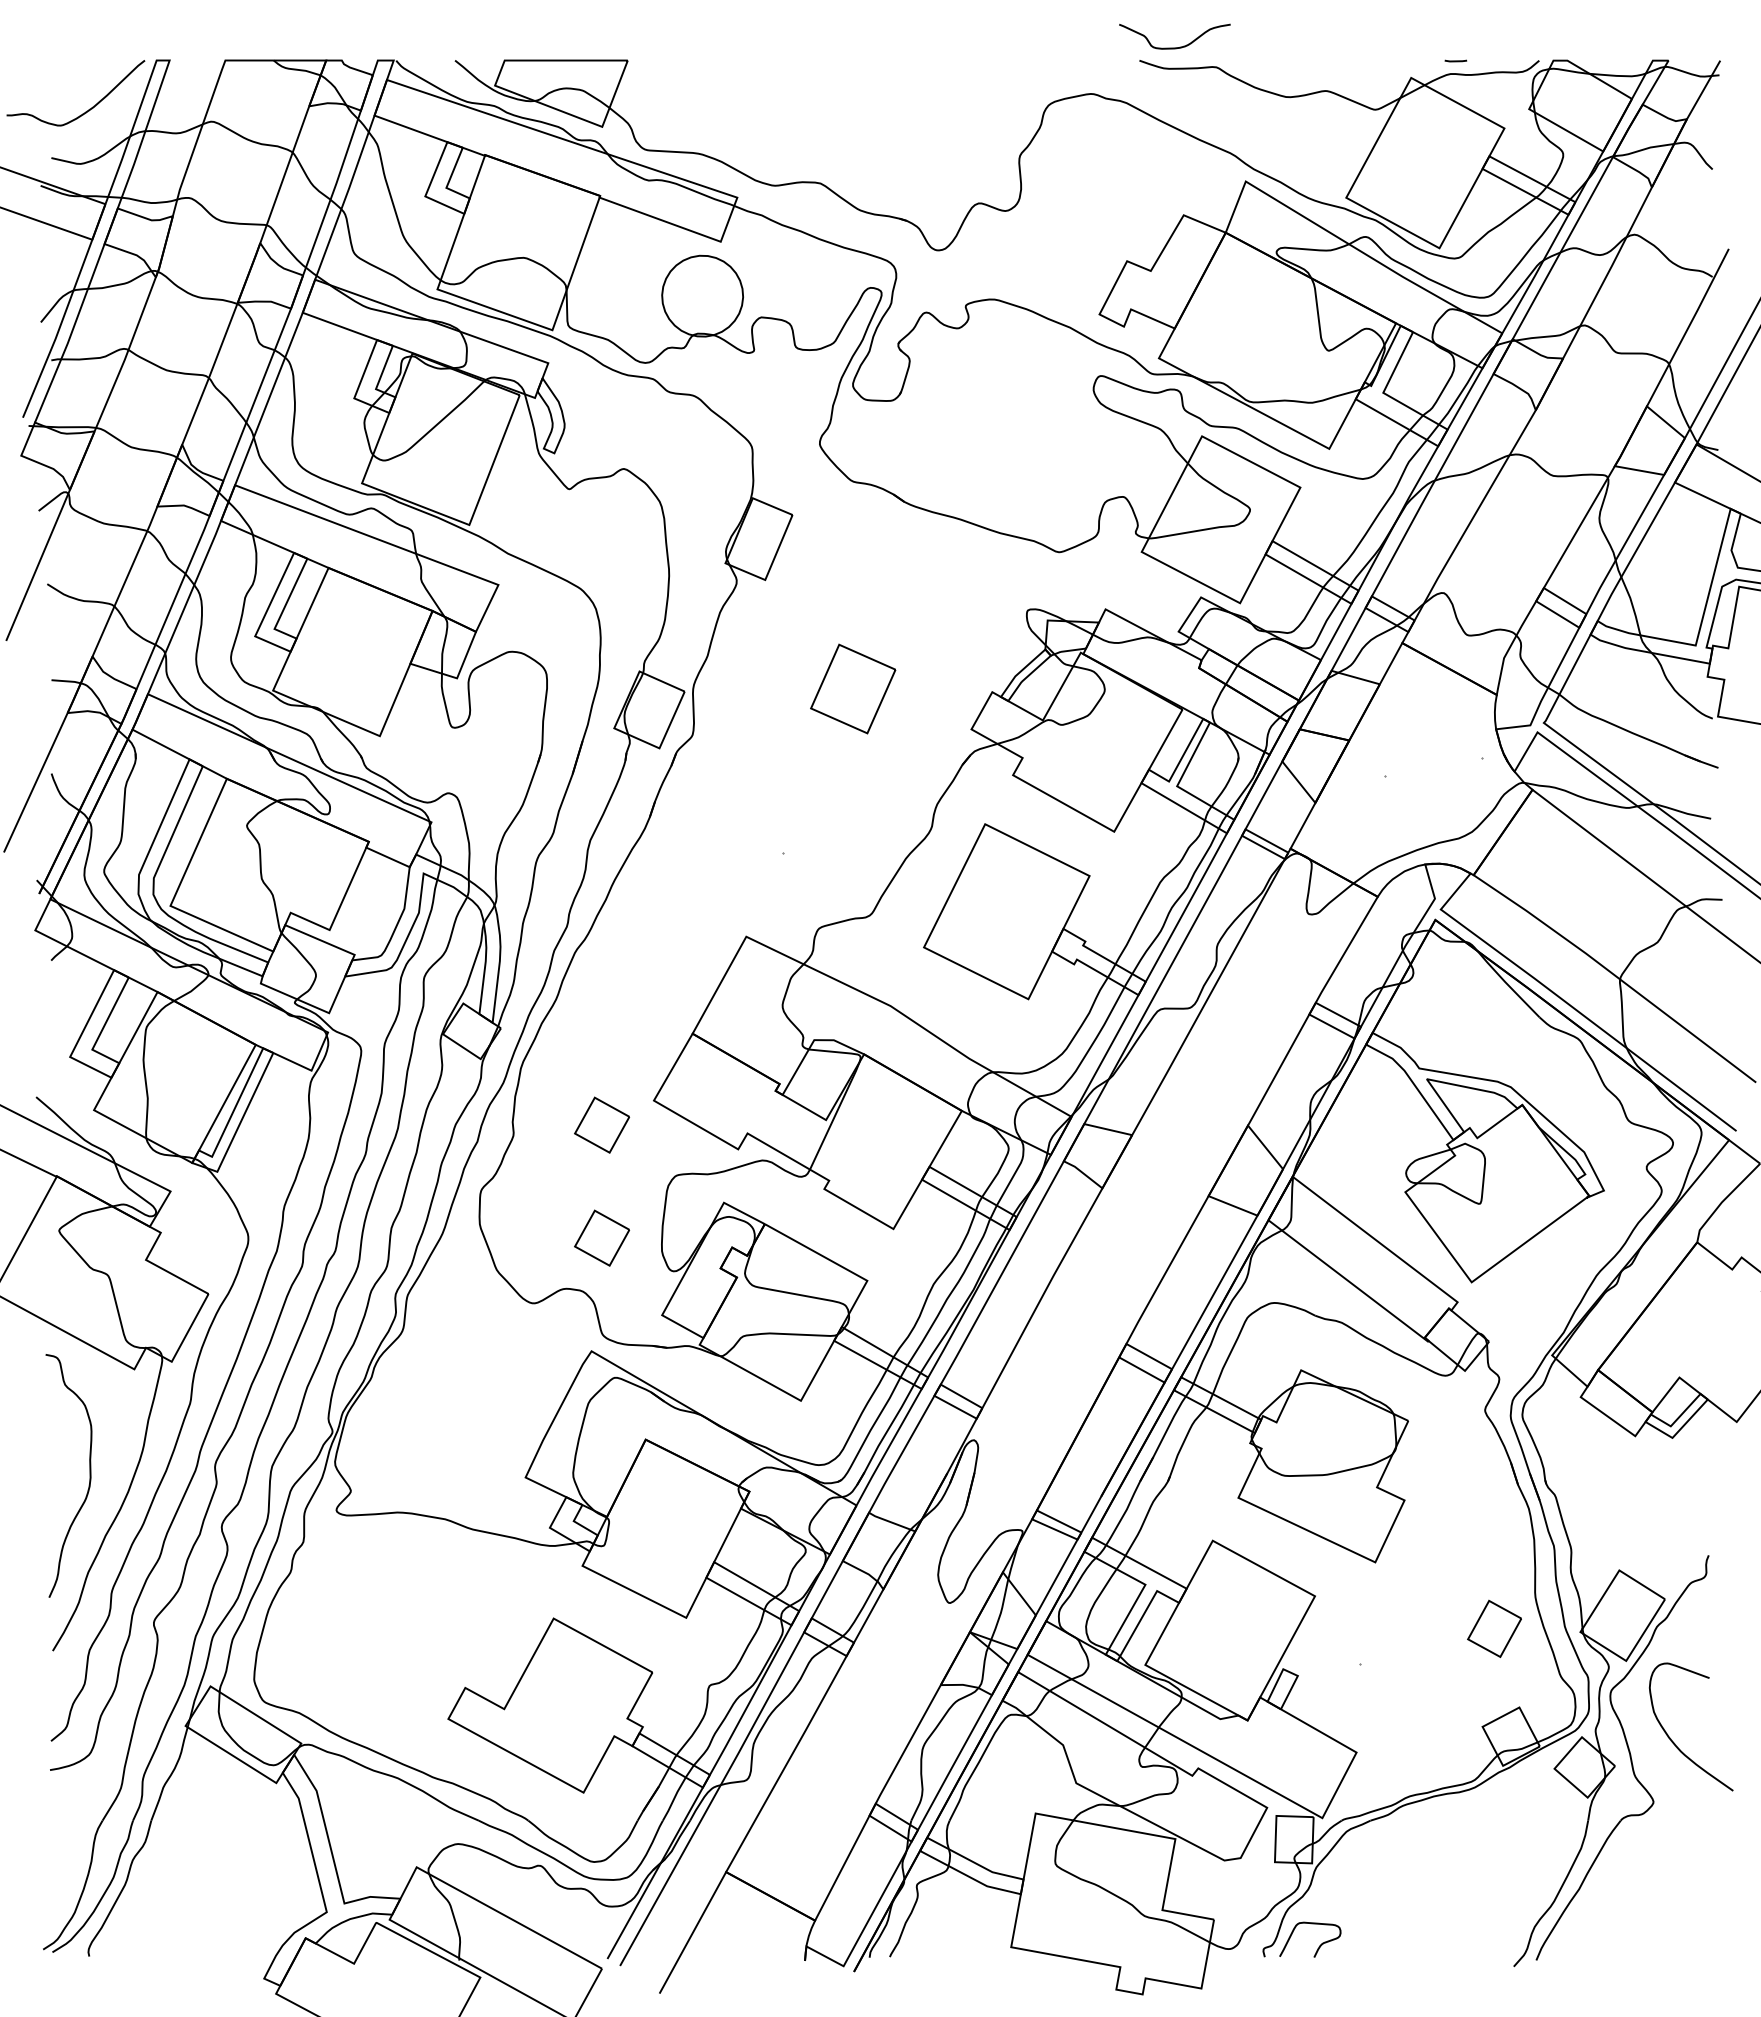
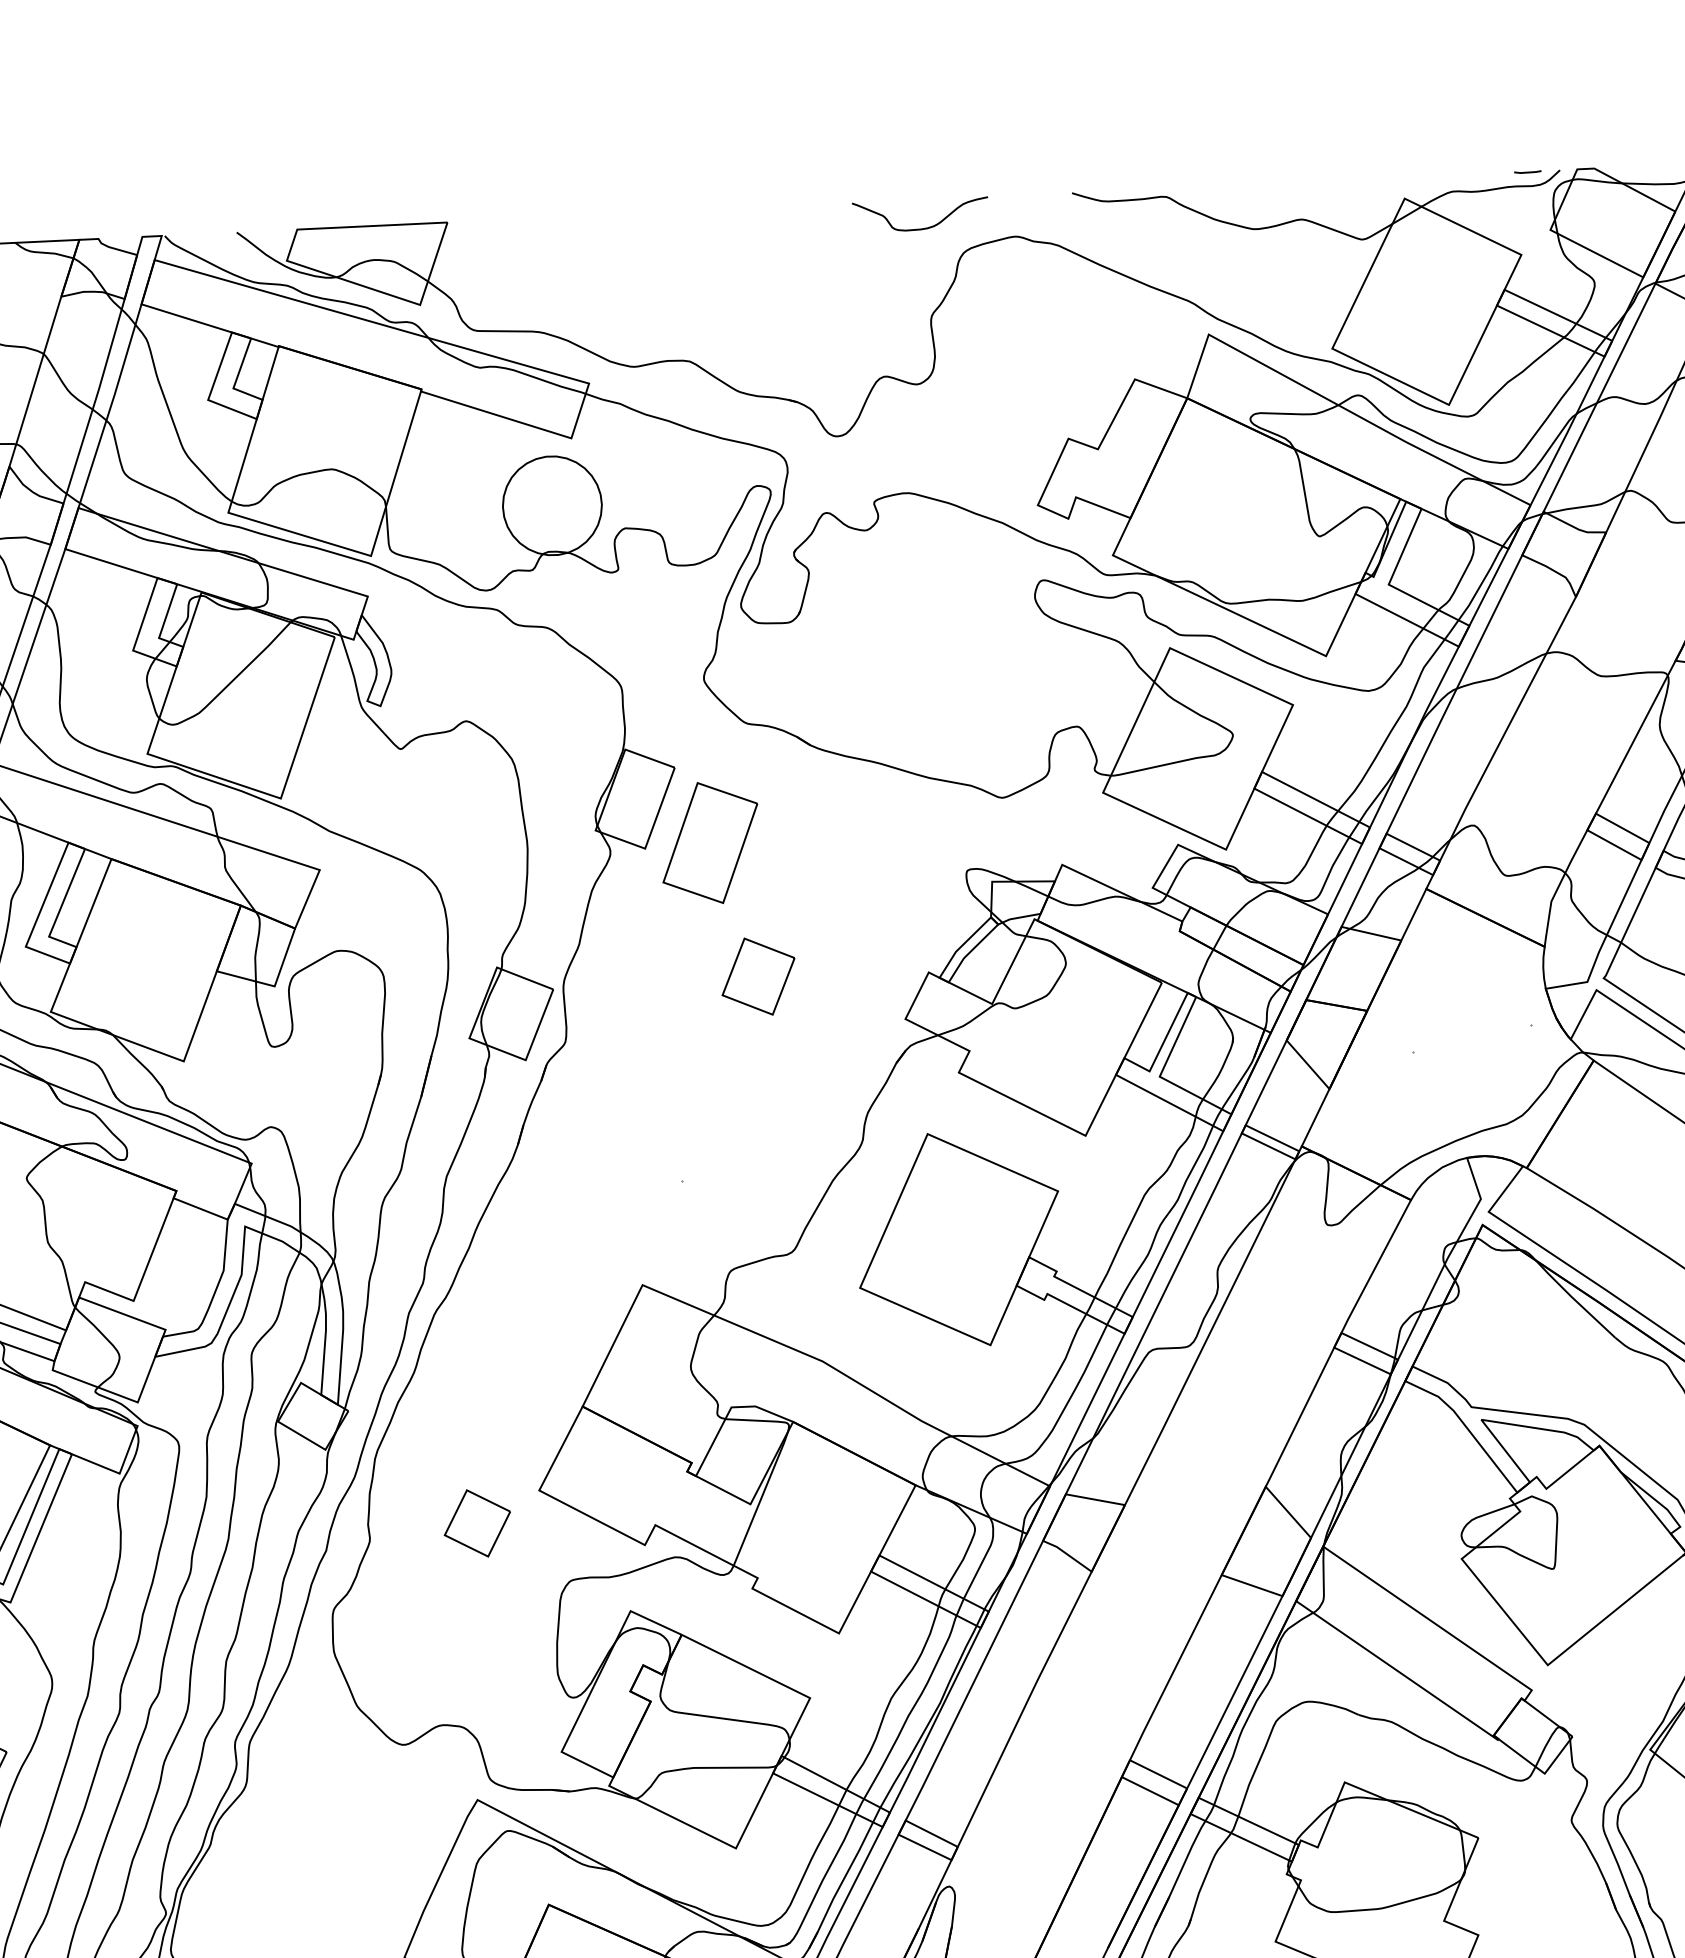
curve: (1174, 47) -> (920, 228), moved
line: (1455, 60) -> (1527, 171), moved
part: (818, 577) -> (710, 842), added
part: (852, 688) -> (757, 976), size x0.71
part: (602, 1237) -> (484, 1660), removed

